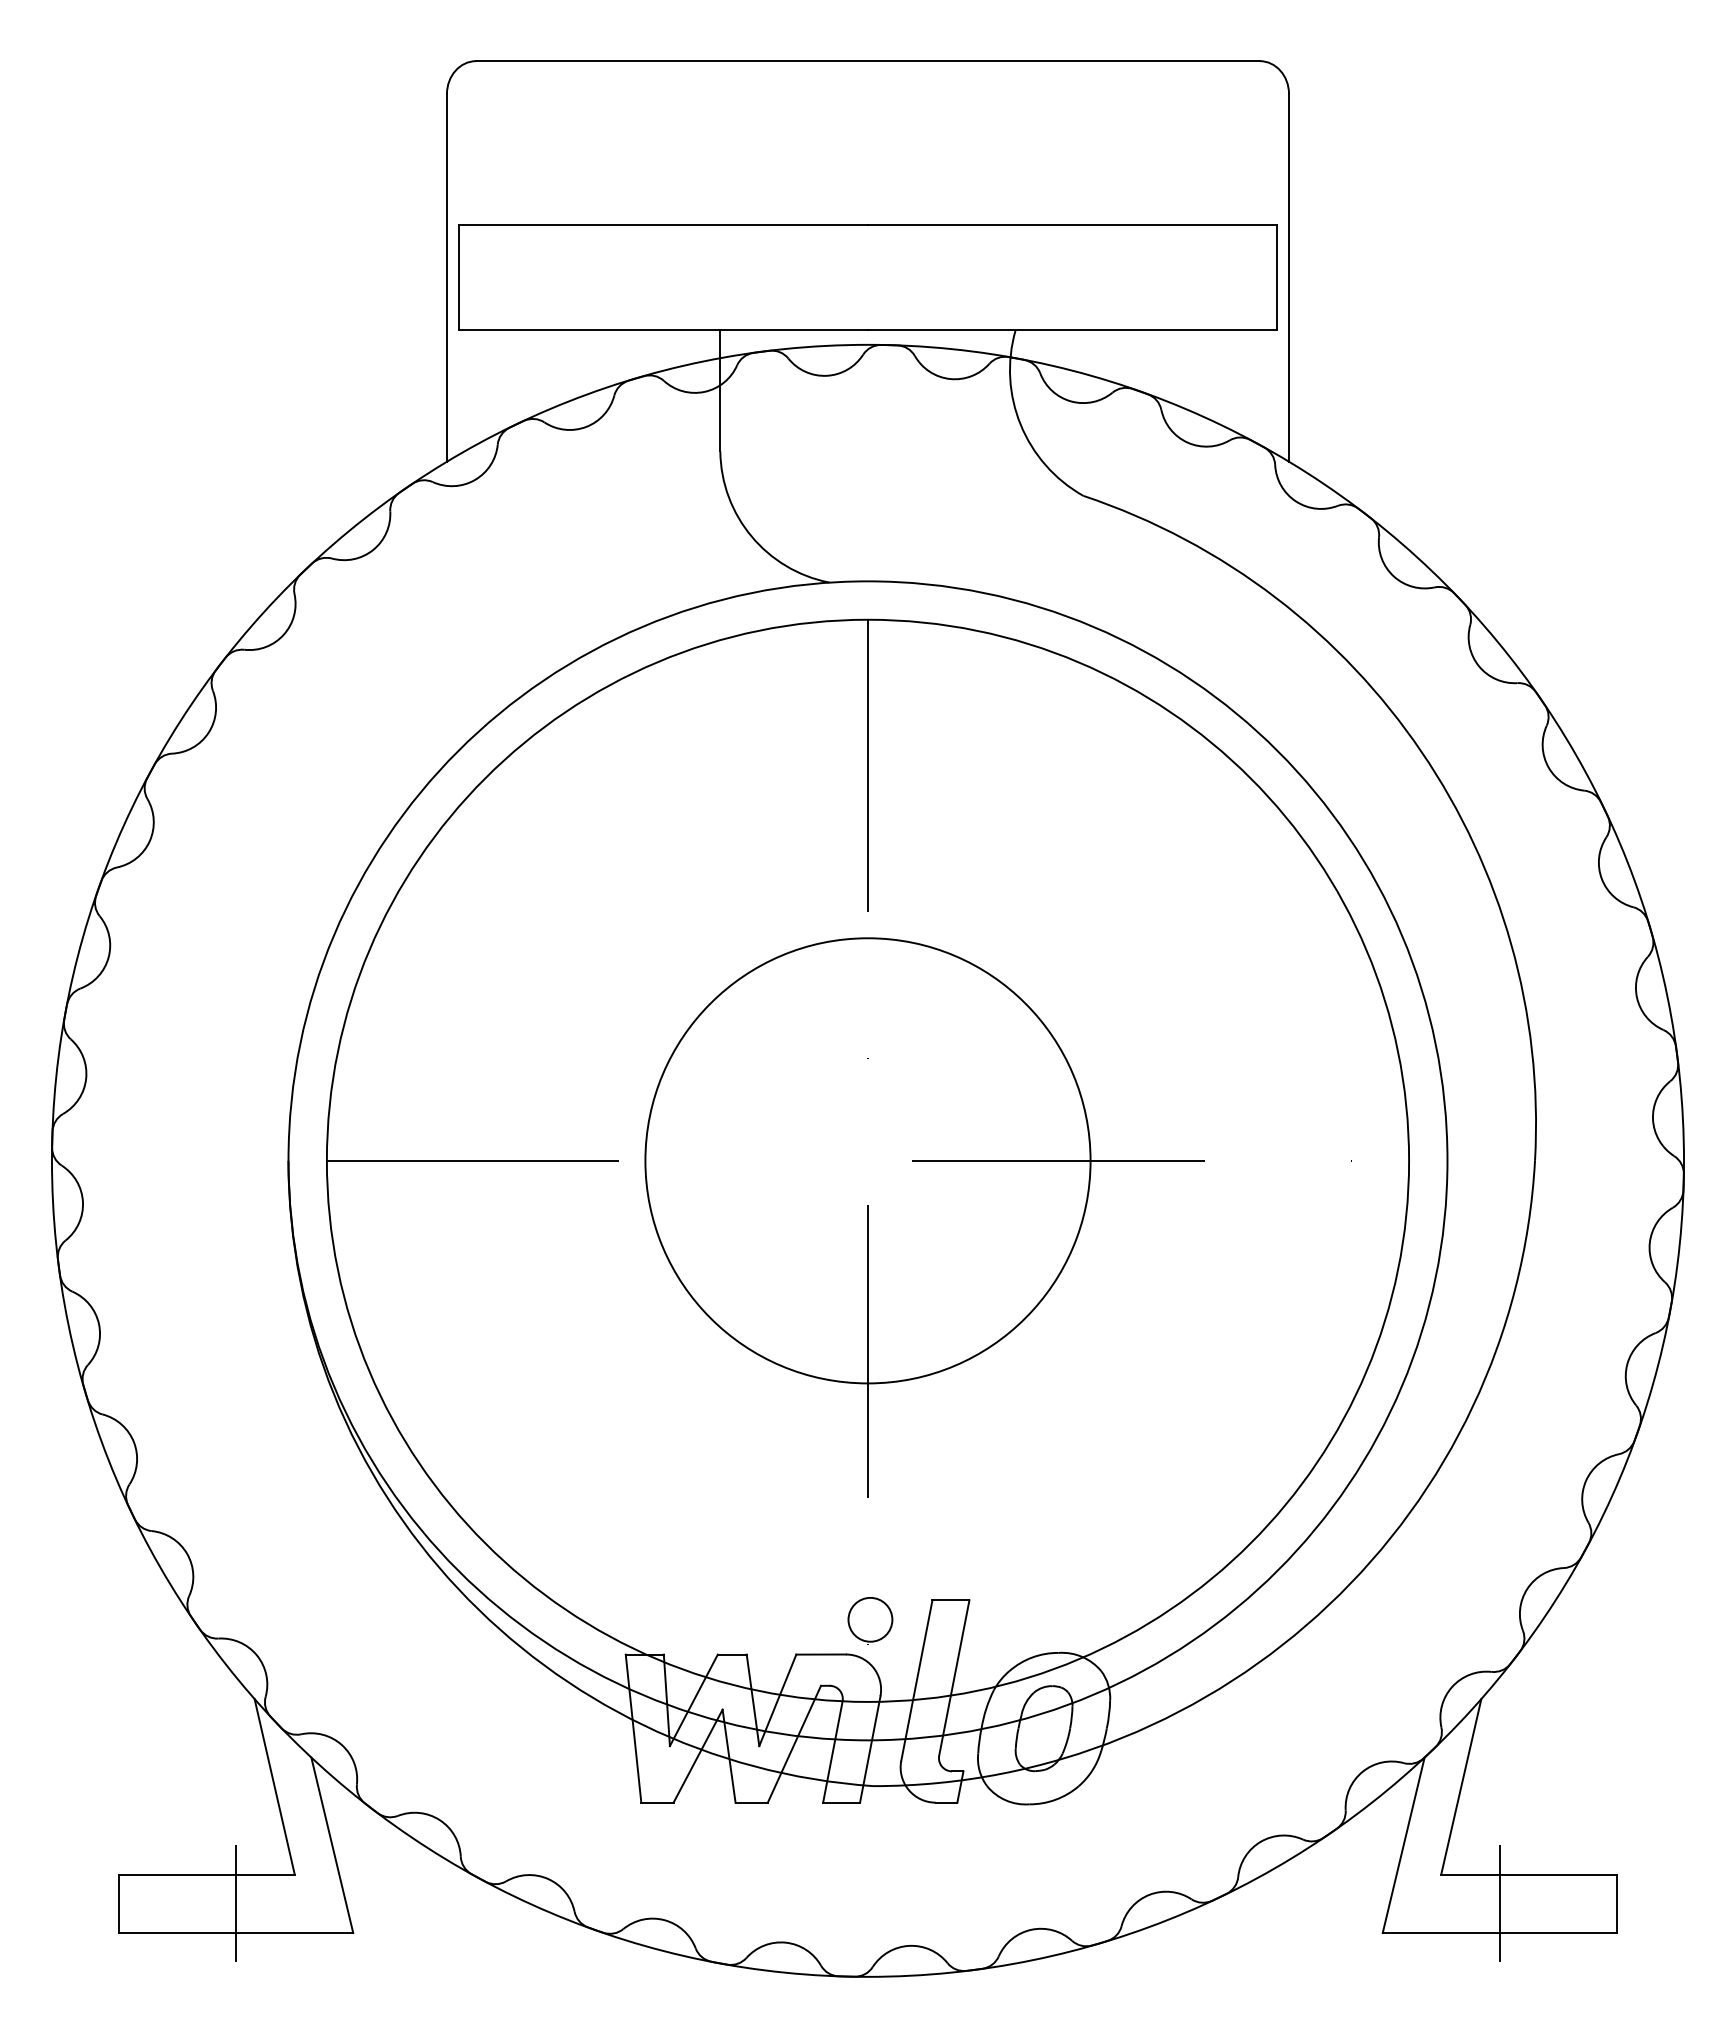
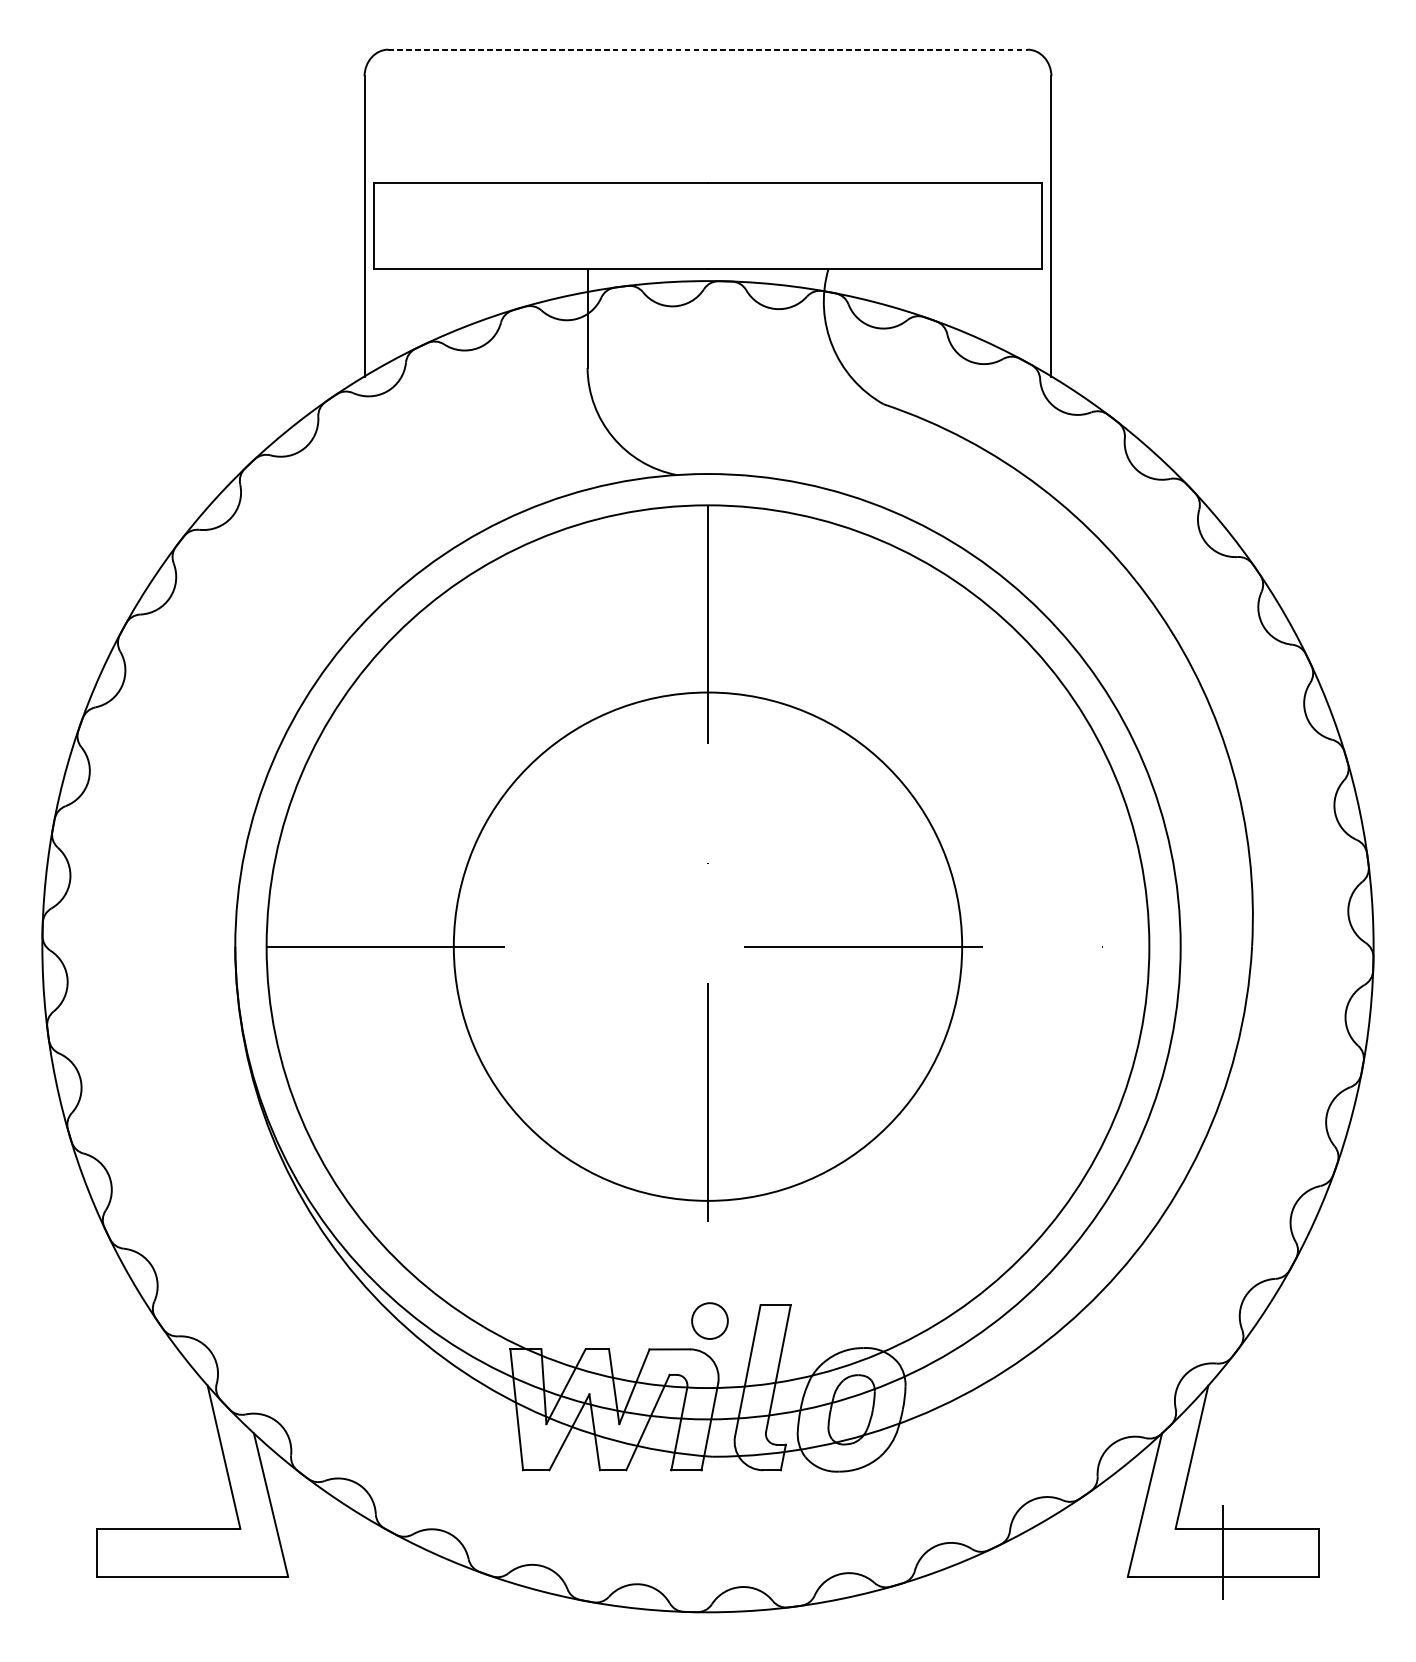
line: (868, 61) -> (708, 49), solid -> dashed
circle: (867, 1160) -> (707, 946), size x1.4
line: (236, 1903) -> (192, 1552), removed

